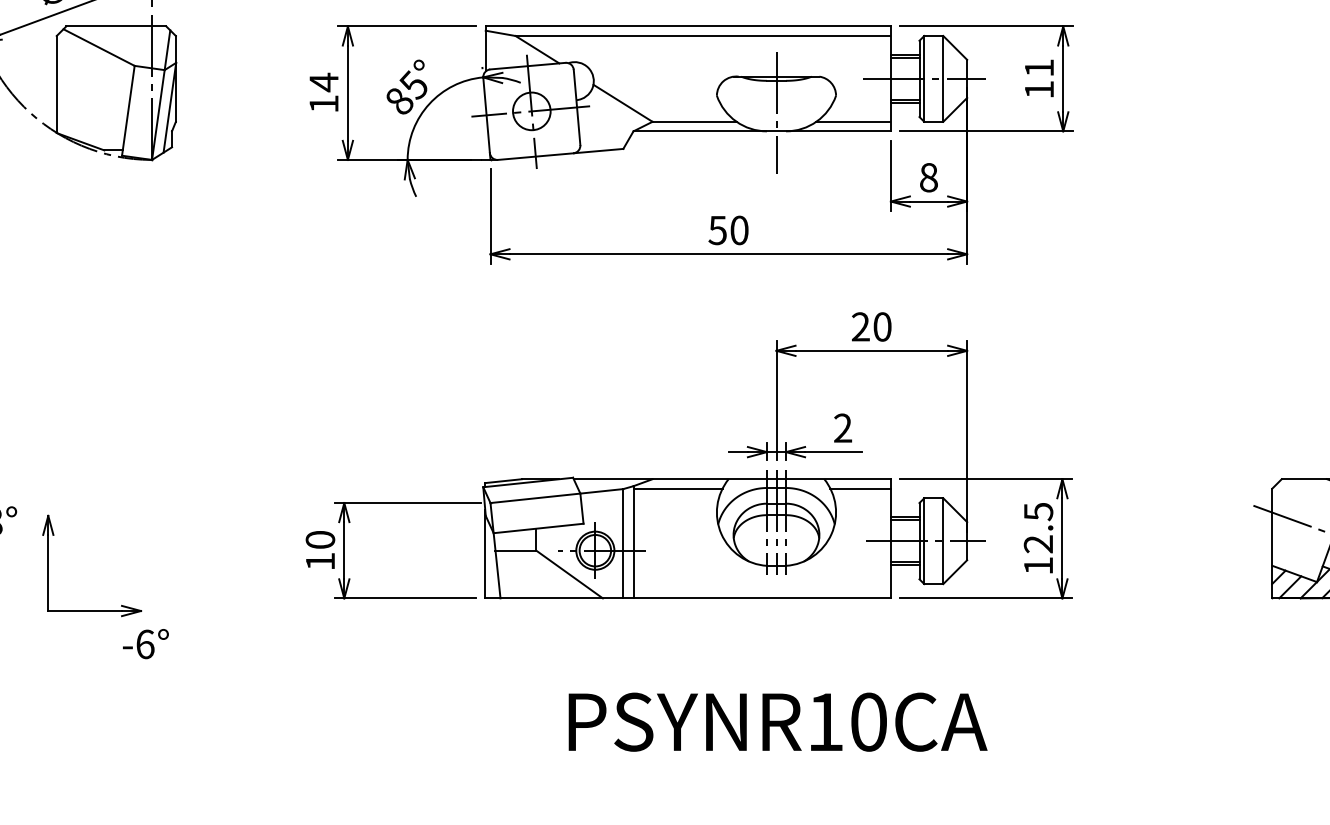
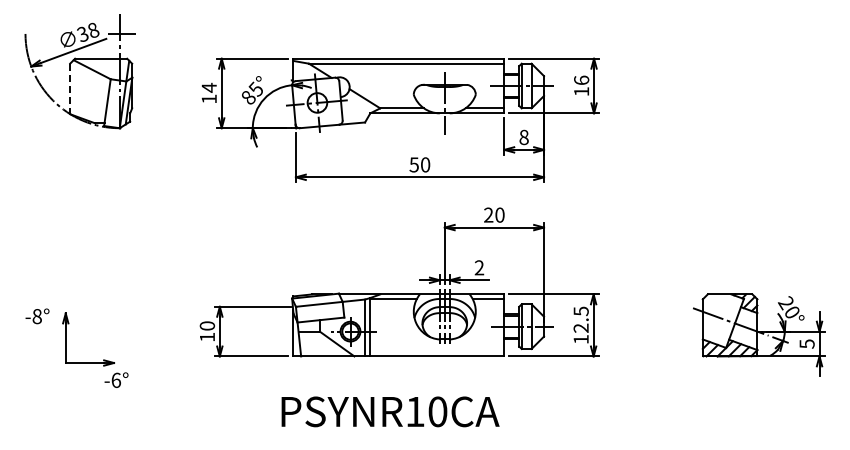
text: (1039, 66) -> (581, 79), 11 -> 16
line: (57, 85) -> (70, 89), solid -> dashed
text: (777, 721) -> (390, 411), moved

